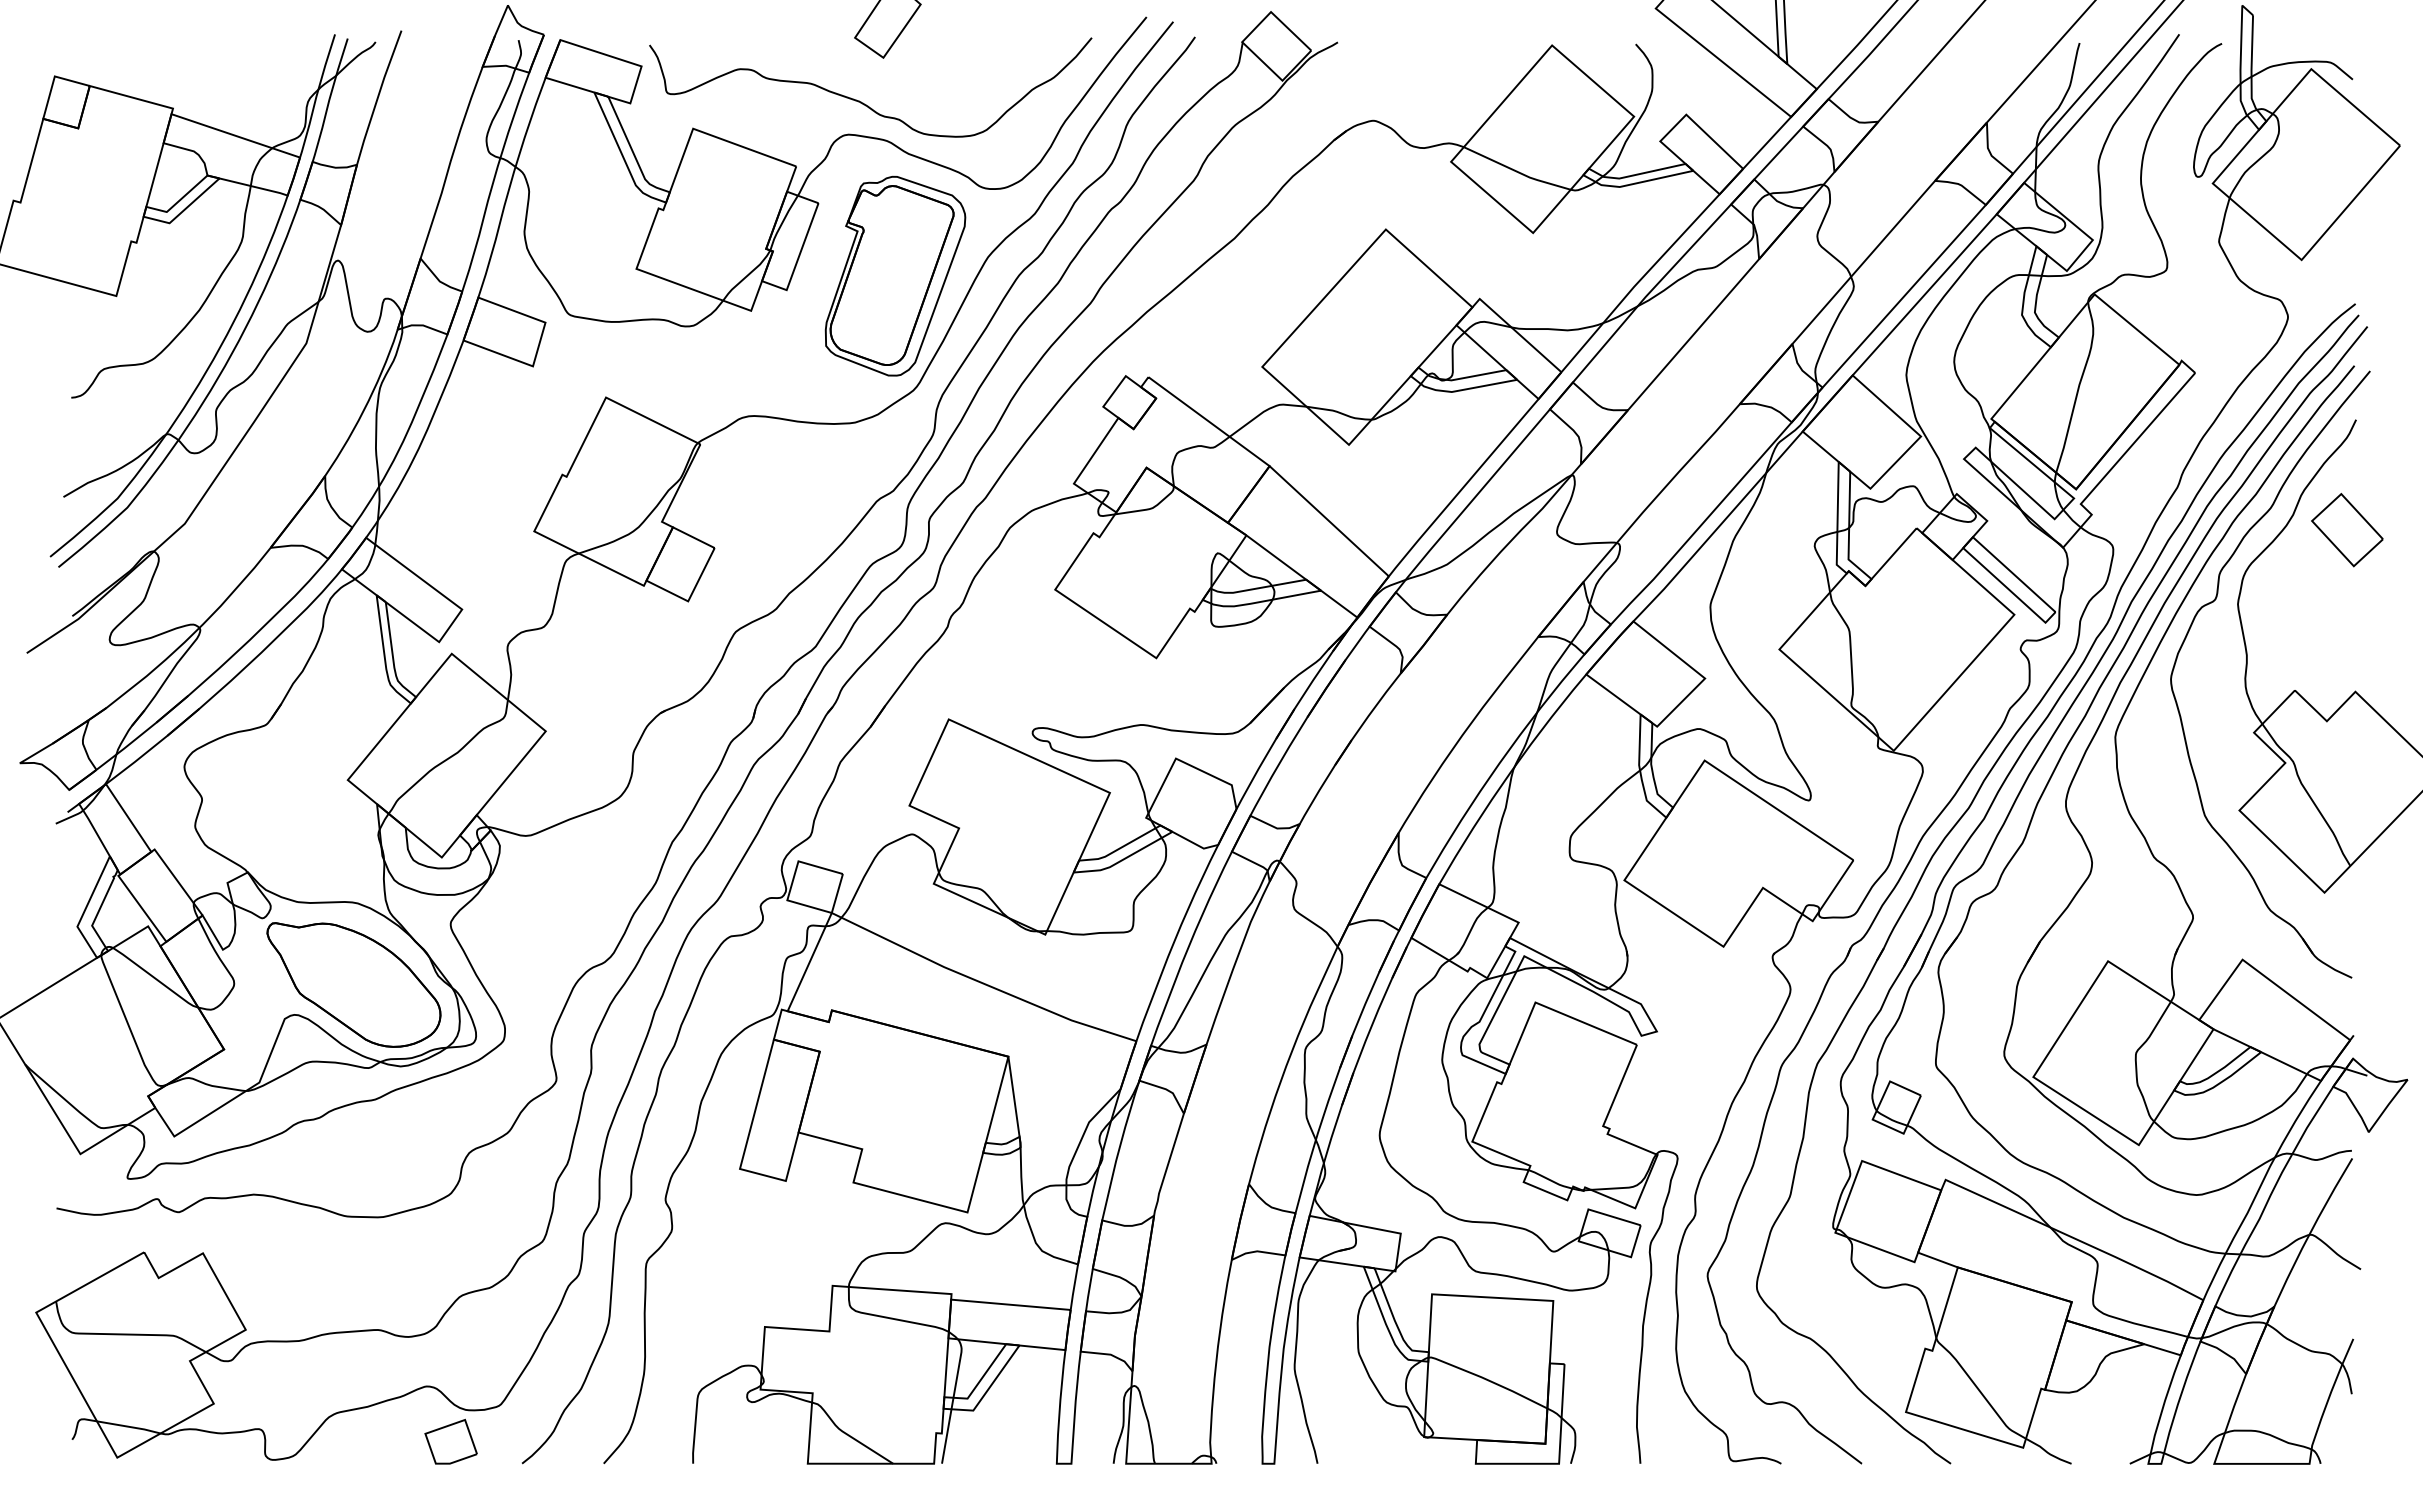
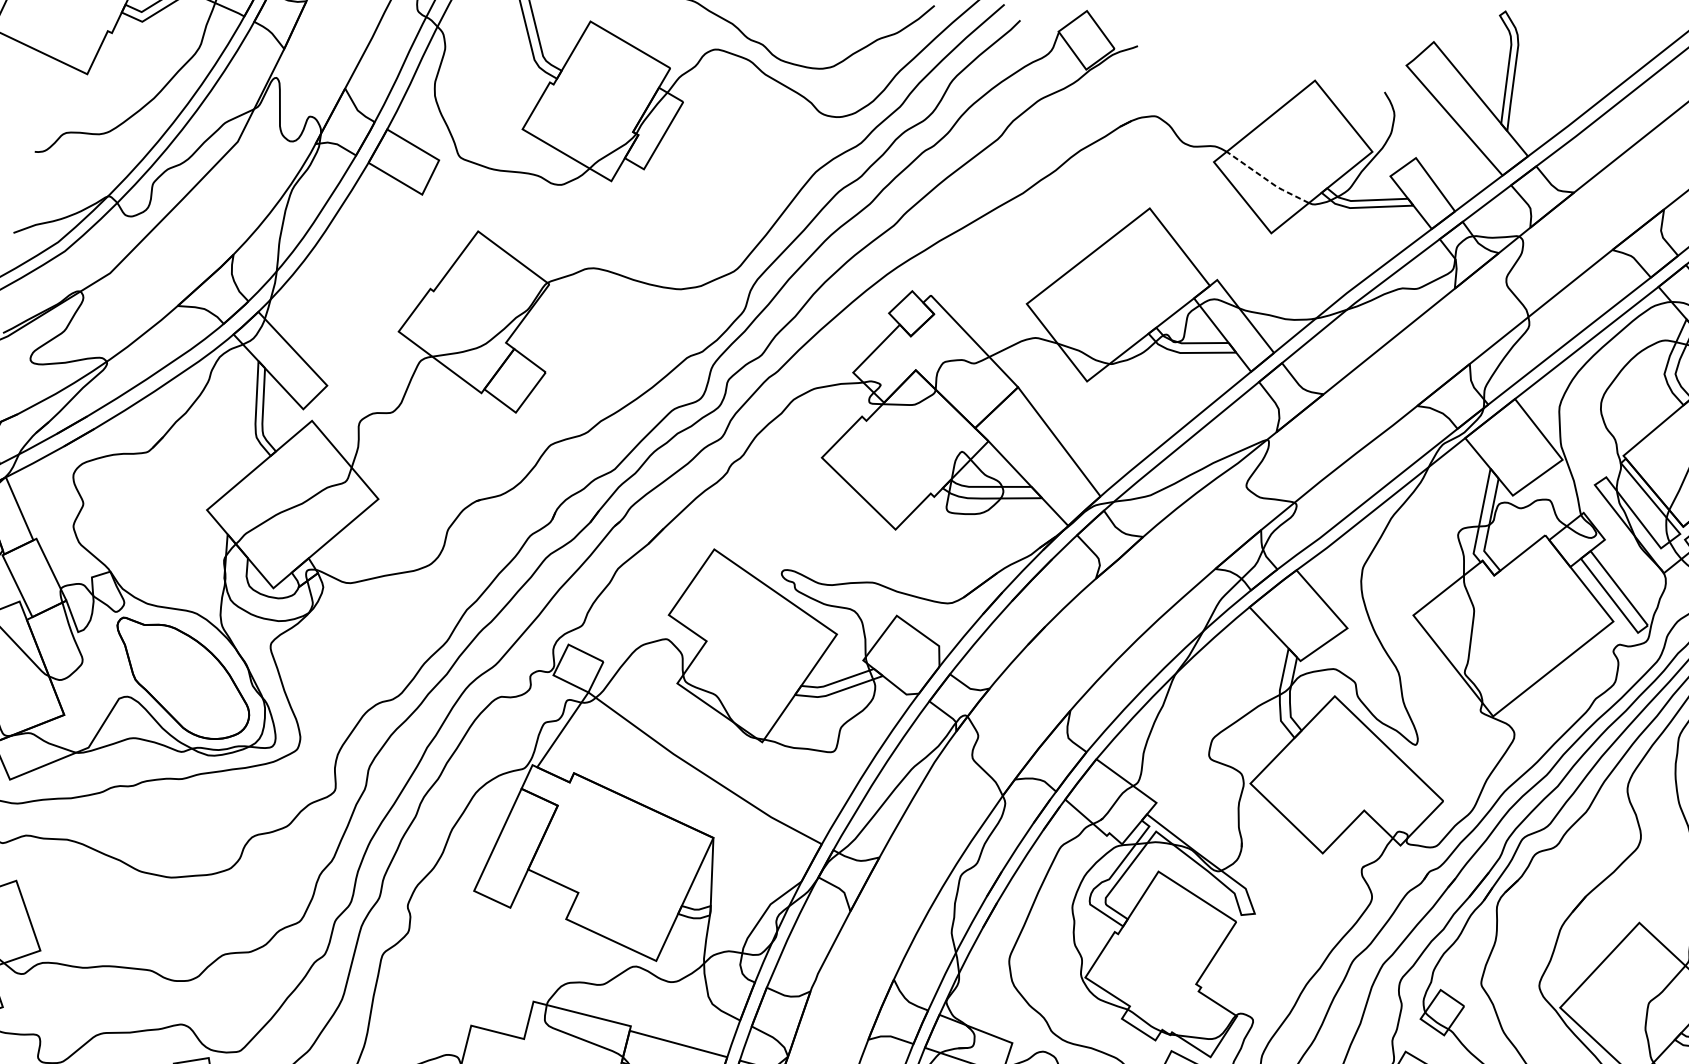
line: (1517, 171) -> (1267, 179), solid -> dashed
part: (895, 275) -> (736, 173), removed

